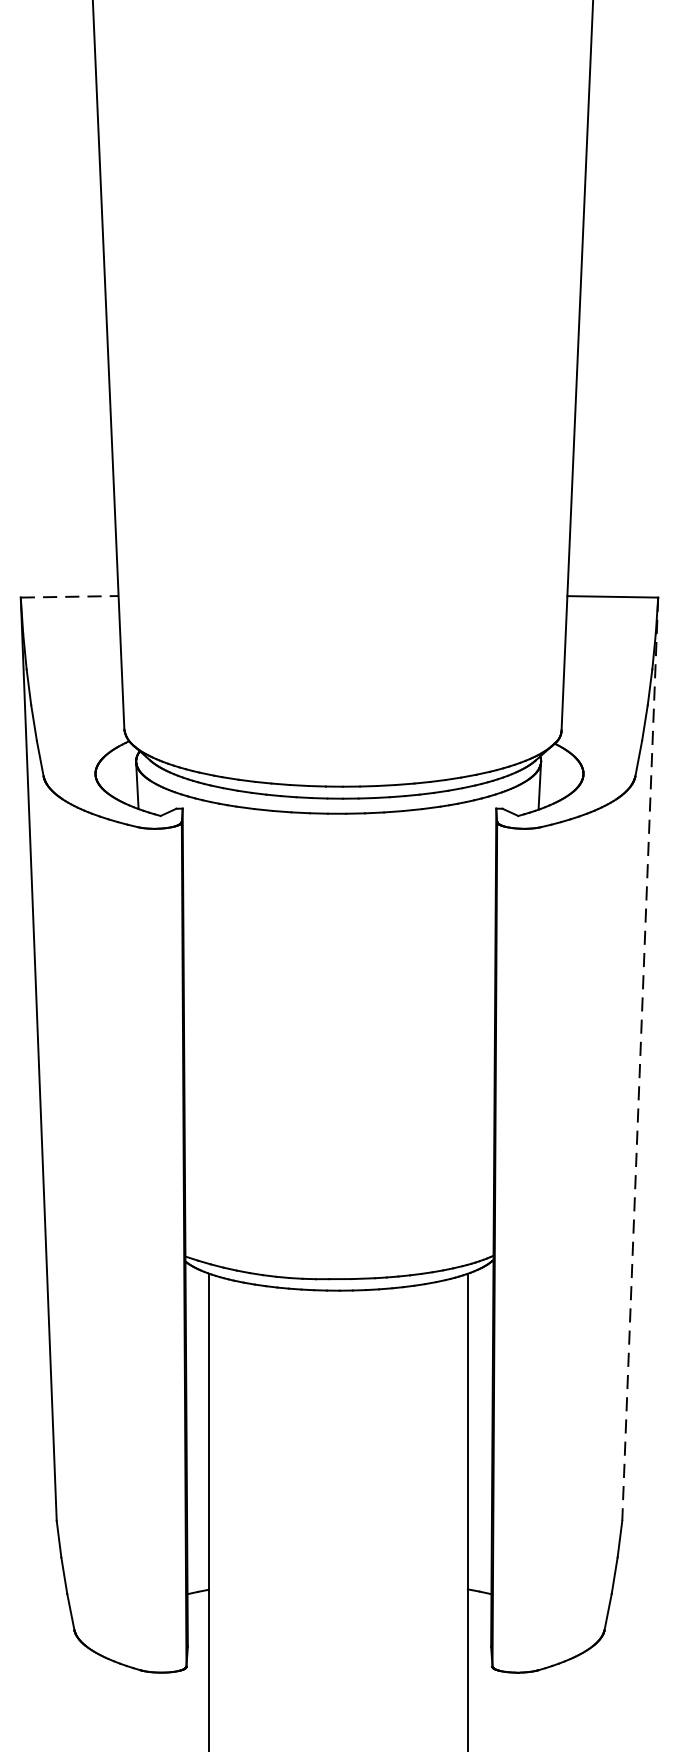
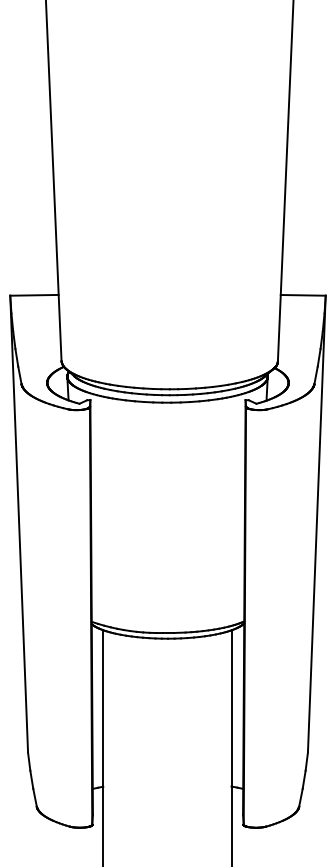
line: (69, 597) -> (34, 295), dashed -> solid
line: (639, 1059) -> (316, 524), dashed -> solid

